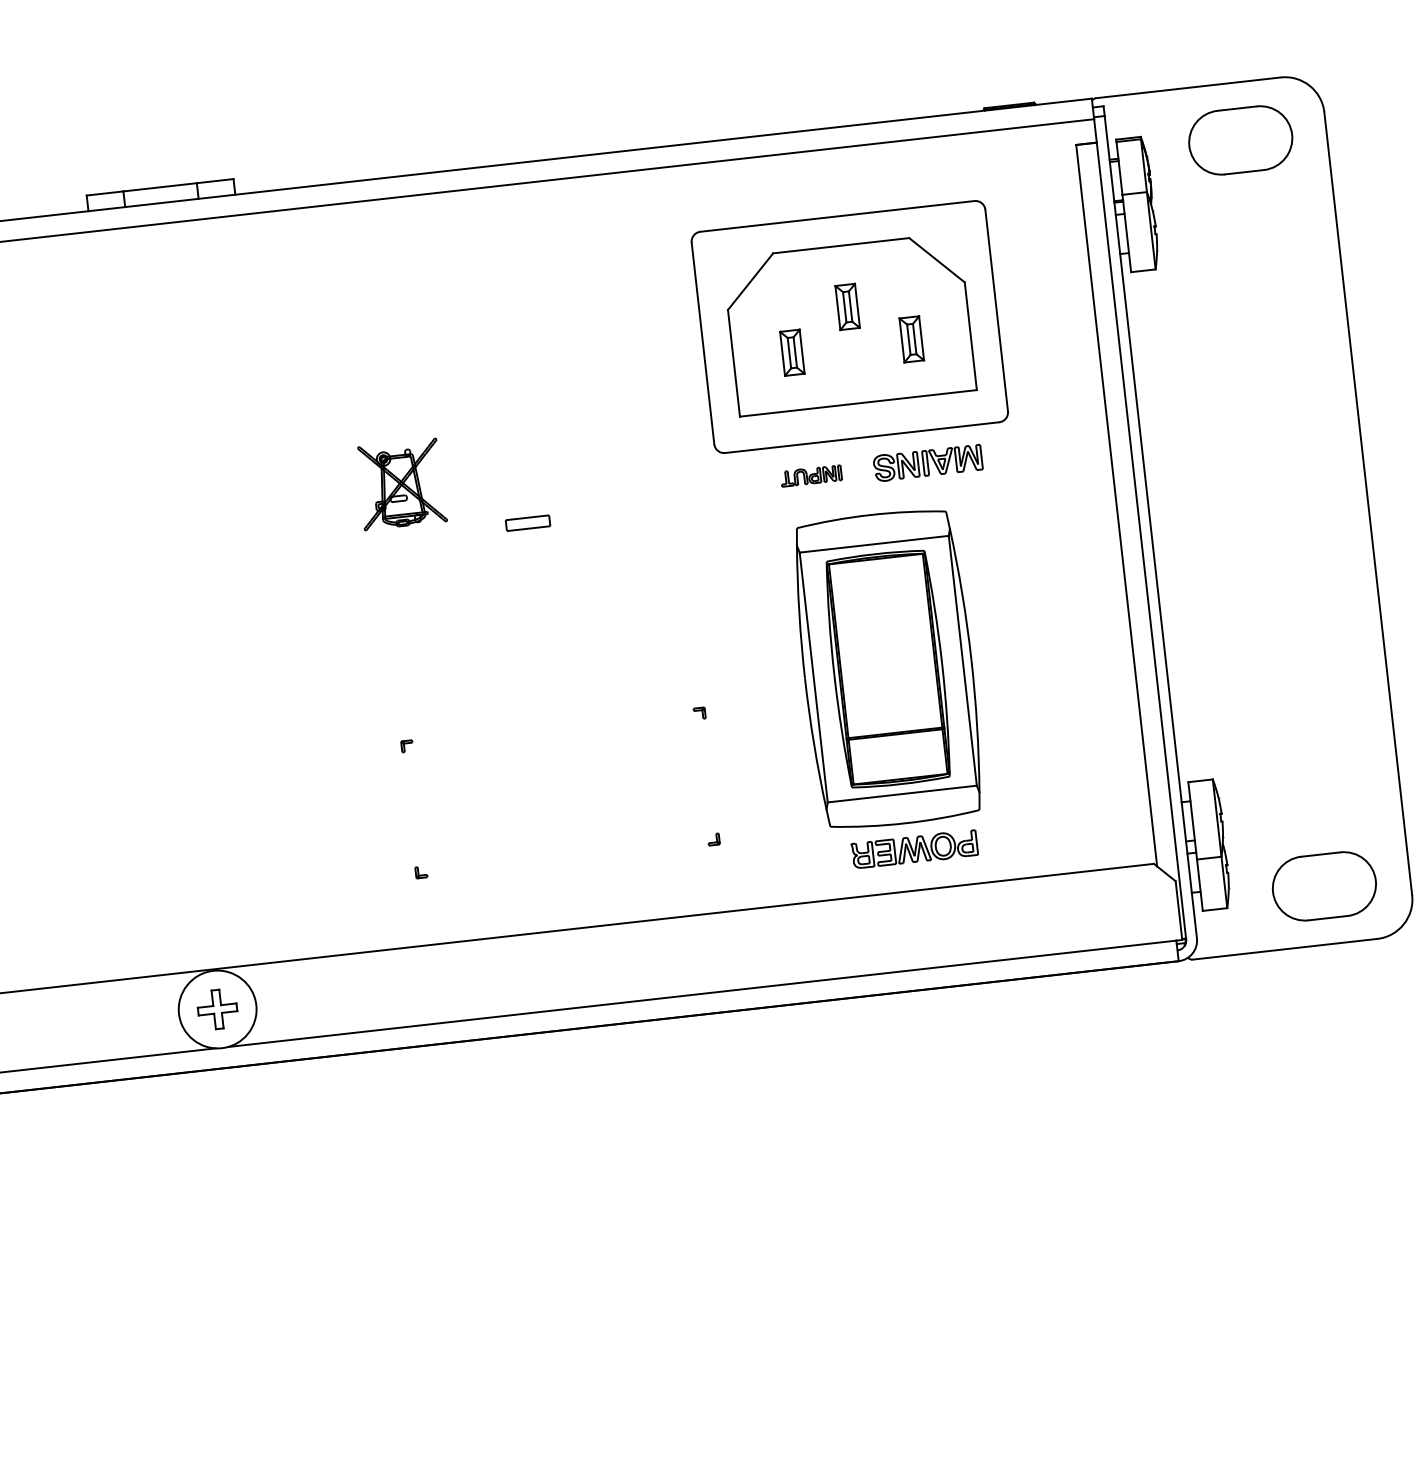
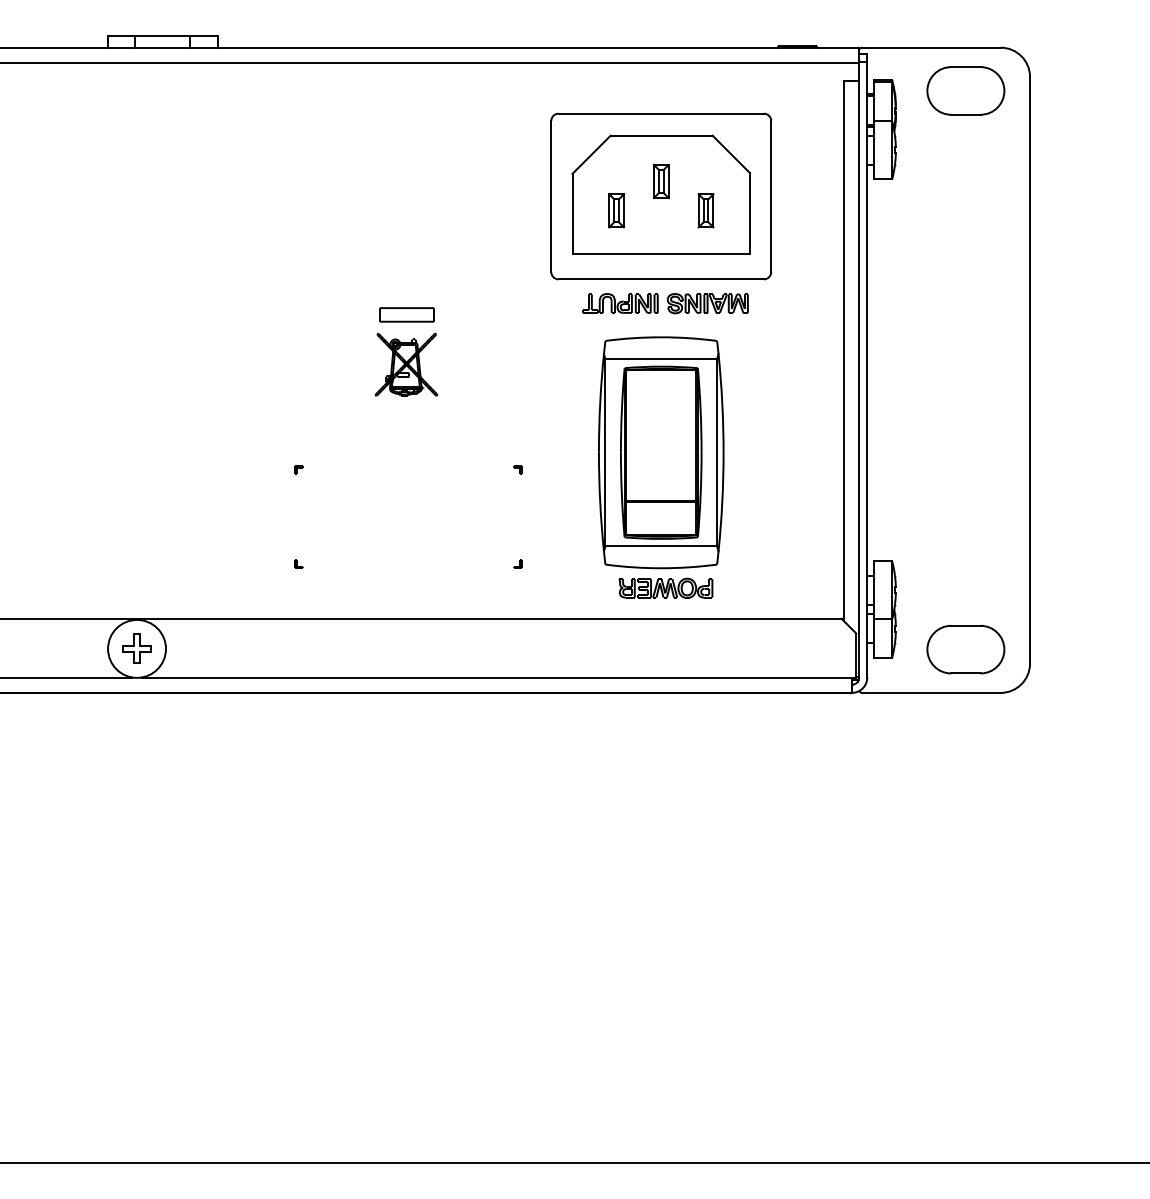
part: (811, 475) -> (620, 303), size x1.67
part: (401, 484) -> (406, 364), moved
part: (527, 522) -> (406, 314), size x1.67

